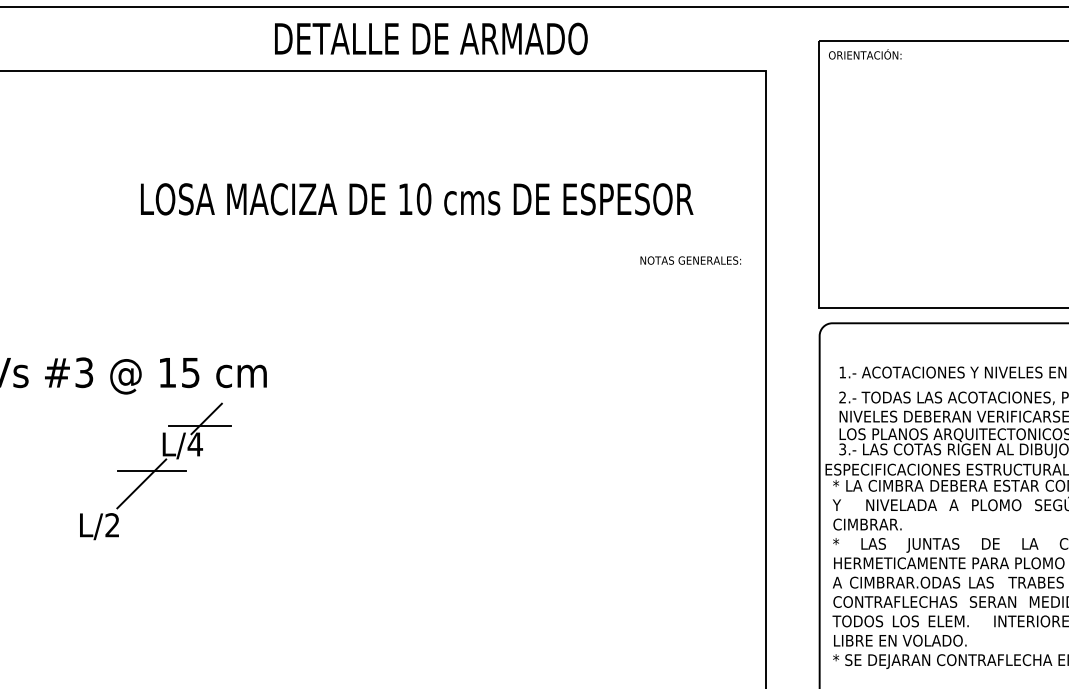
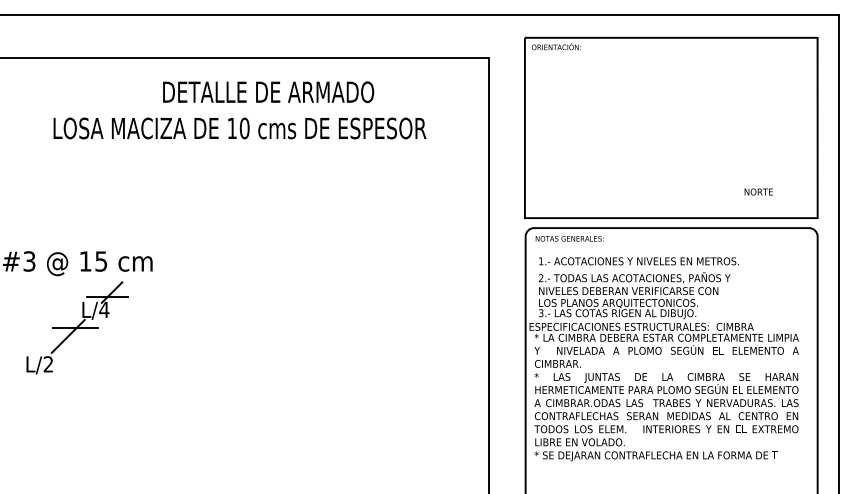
text: (431, 39) -> (268, 92), moved
text: (416, 199) -> (239, 128), moved
text: (690, 260) -> (569, 238), moved

